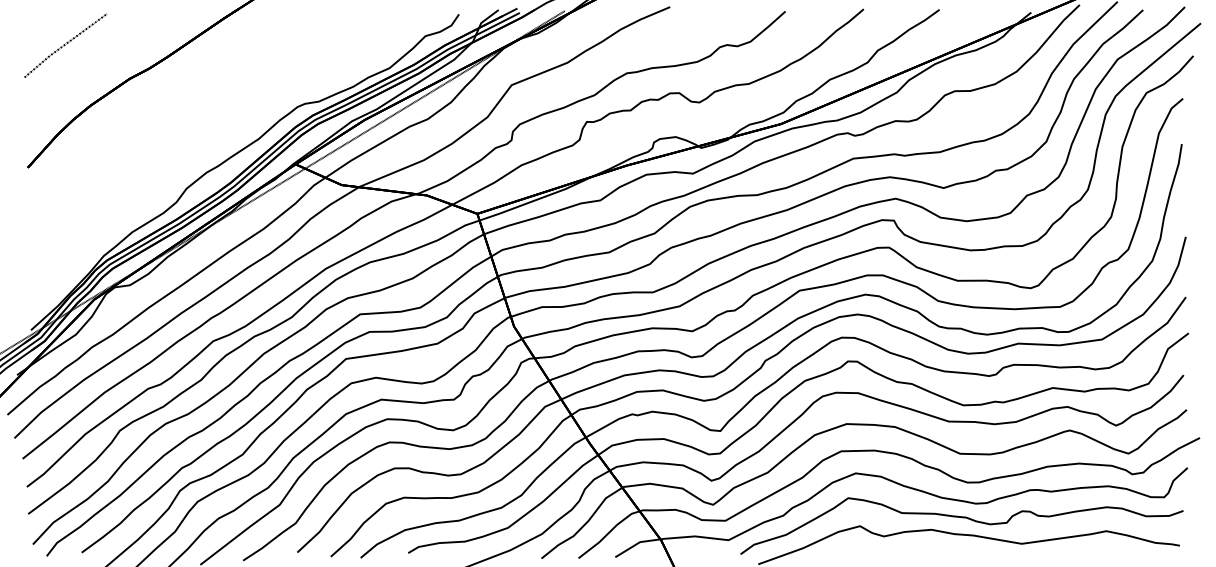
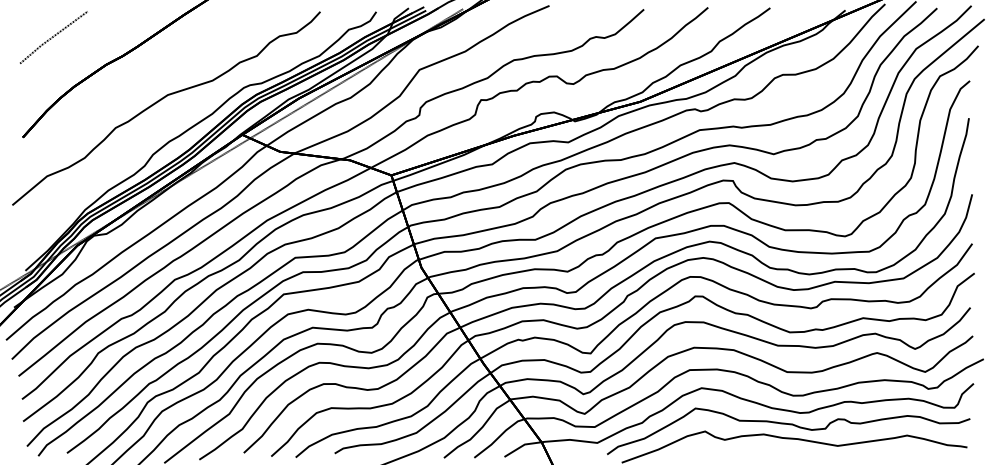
curve: (196, 122) -> (161, 100), added

